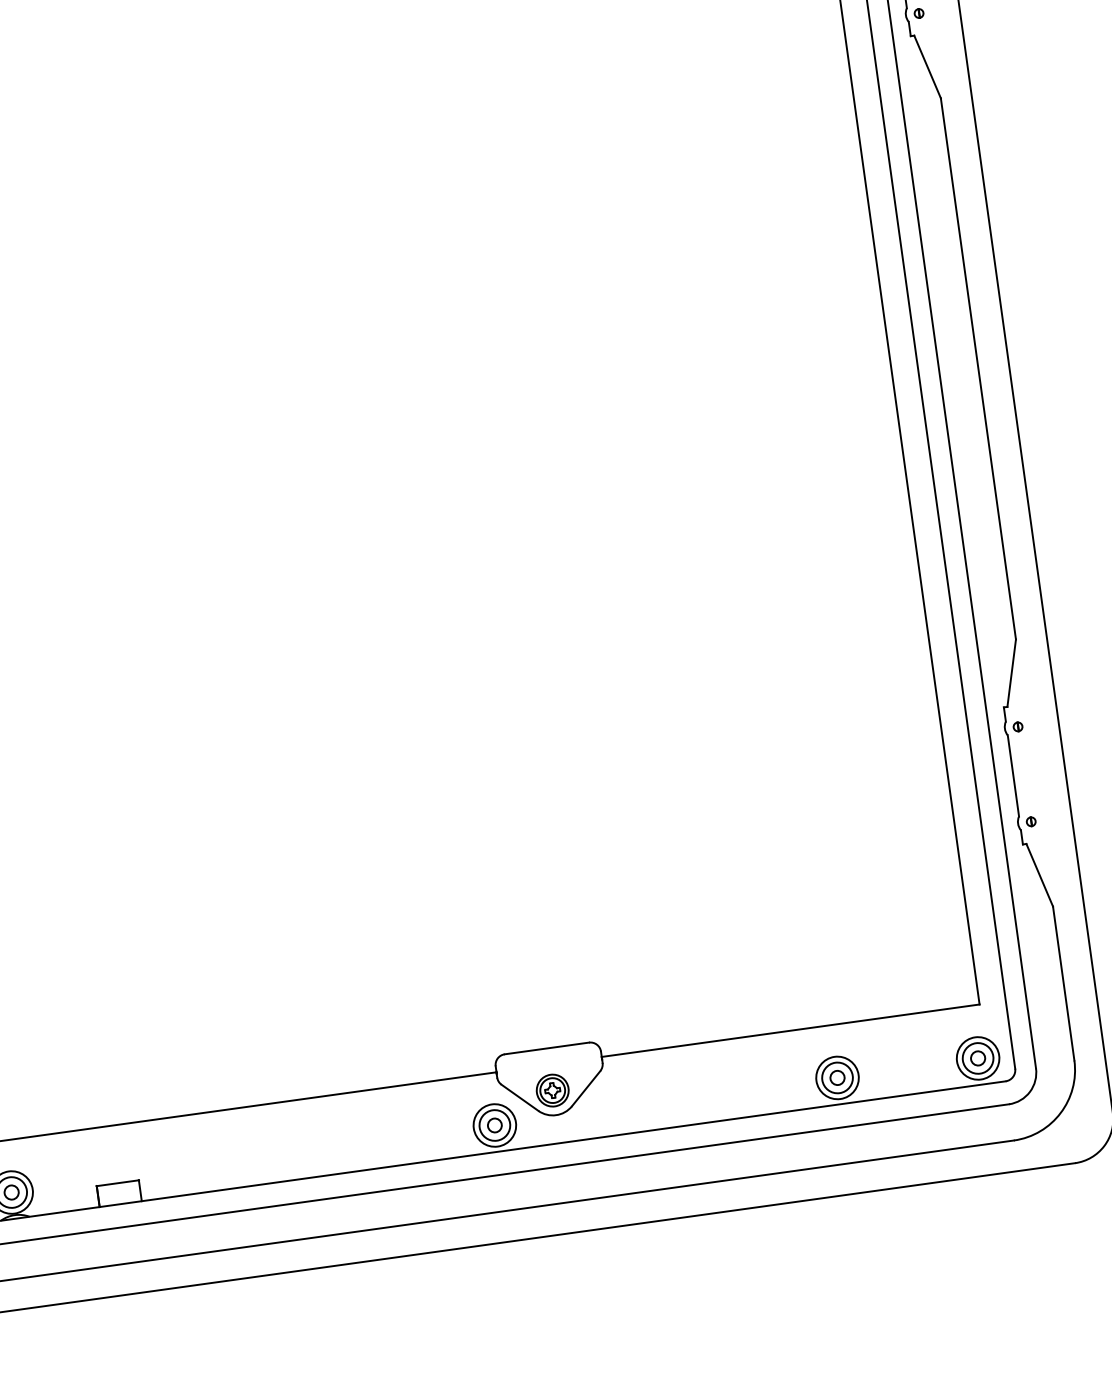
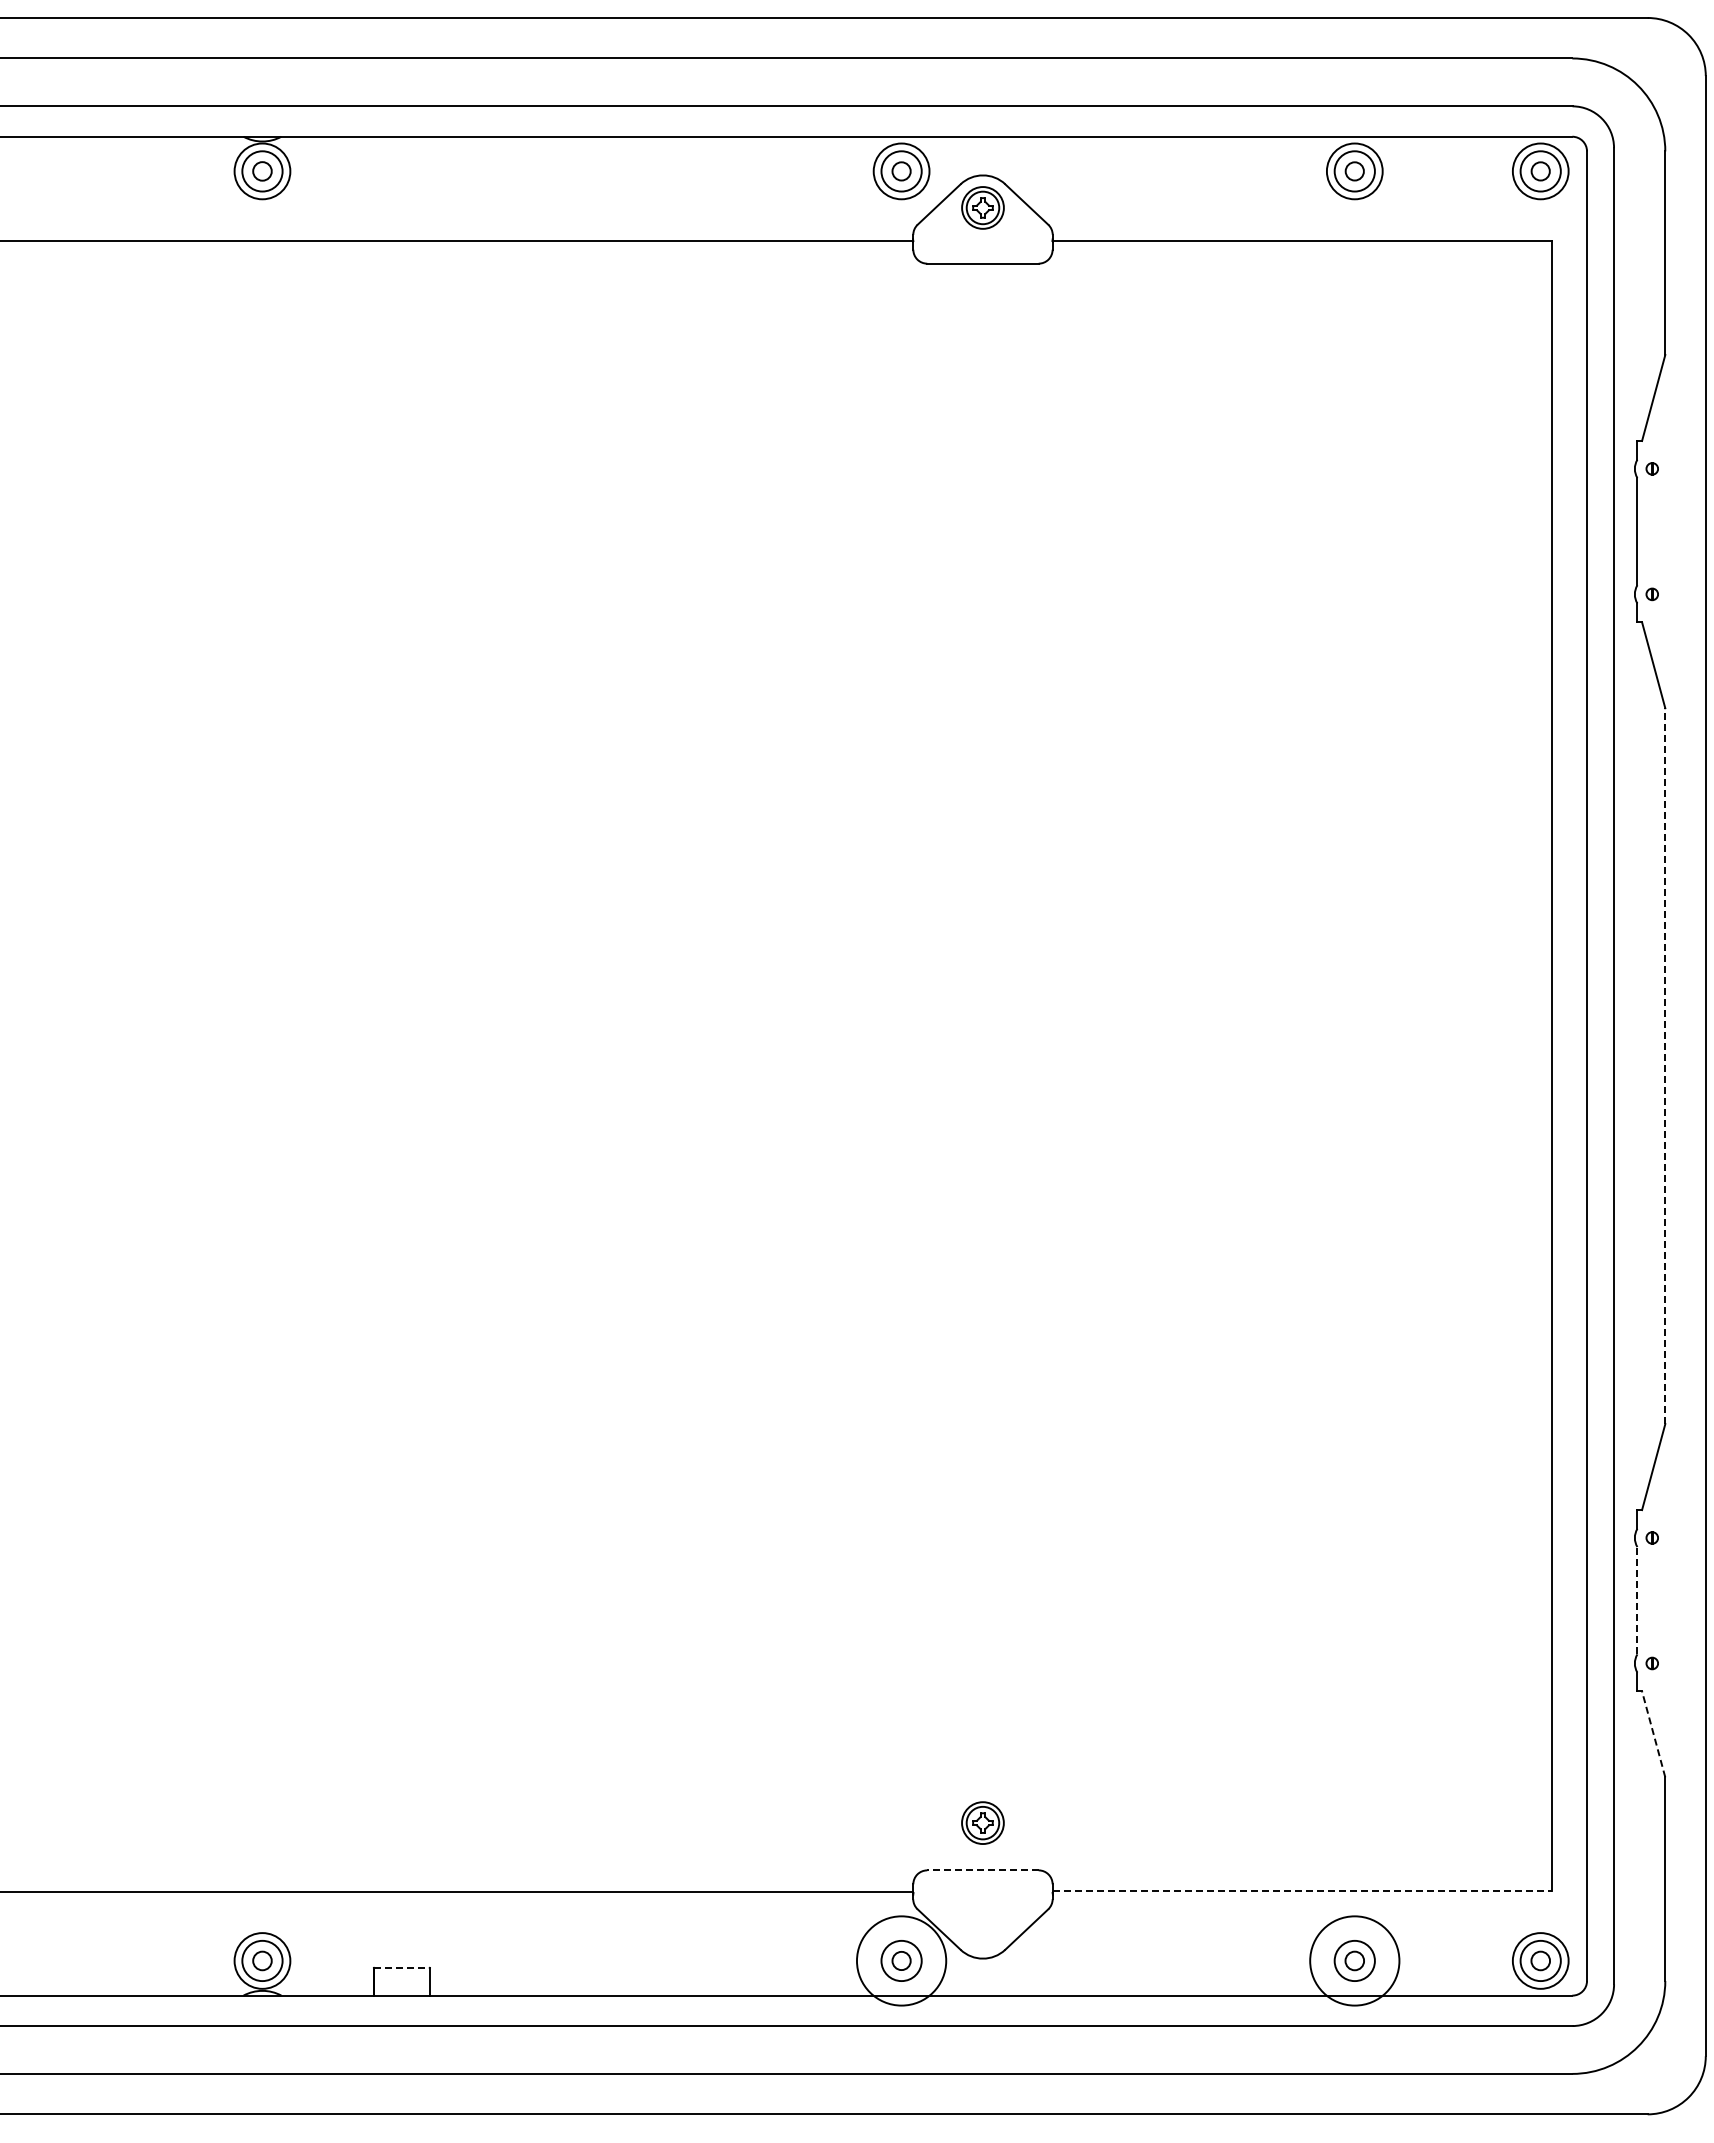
line: (978, 369) -> (1665, 1066), solid -> dashed
line: (1013, 775) -> (1637, 1600), solid -> dashed
line: (1039, 875) -> (1653, 1734), solid -> dashed
line: (790, 1030) -> (1302, 1891), solid -> dashed
line: (546, 1048) -> (982, 1870), solid -> dashed
circle: (837, 1077) -> (1354, 1960), size x1.6
part: (552, 1090) -> (982, 1822), moved
circle: (494, 1125) -> (901, 1960), size x1.6
line: (117, 1182) -> (401, 1967), solid -> dashed

